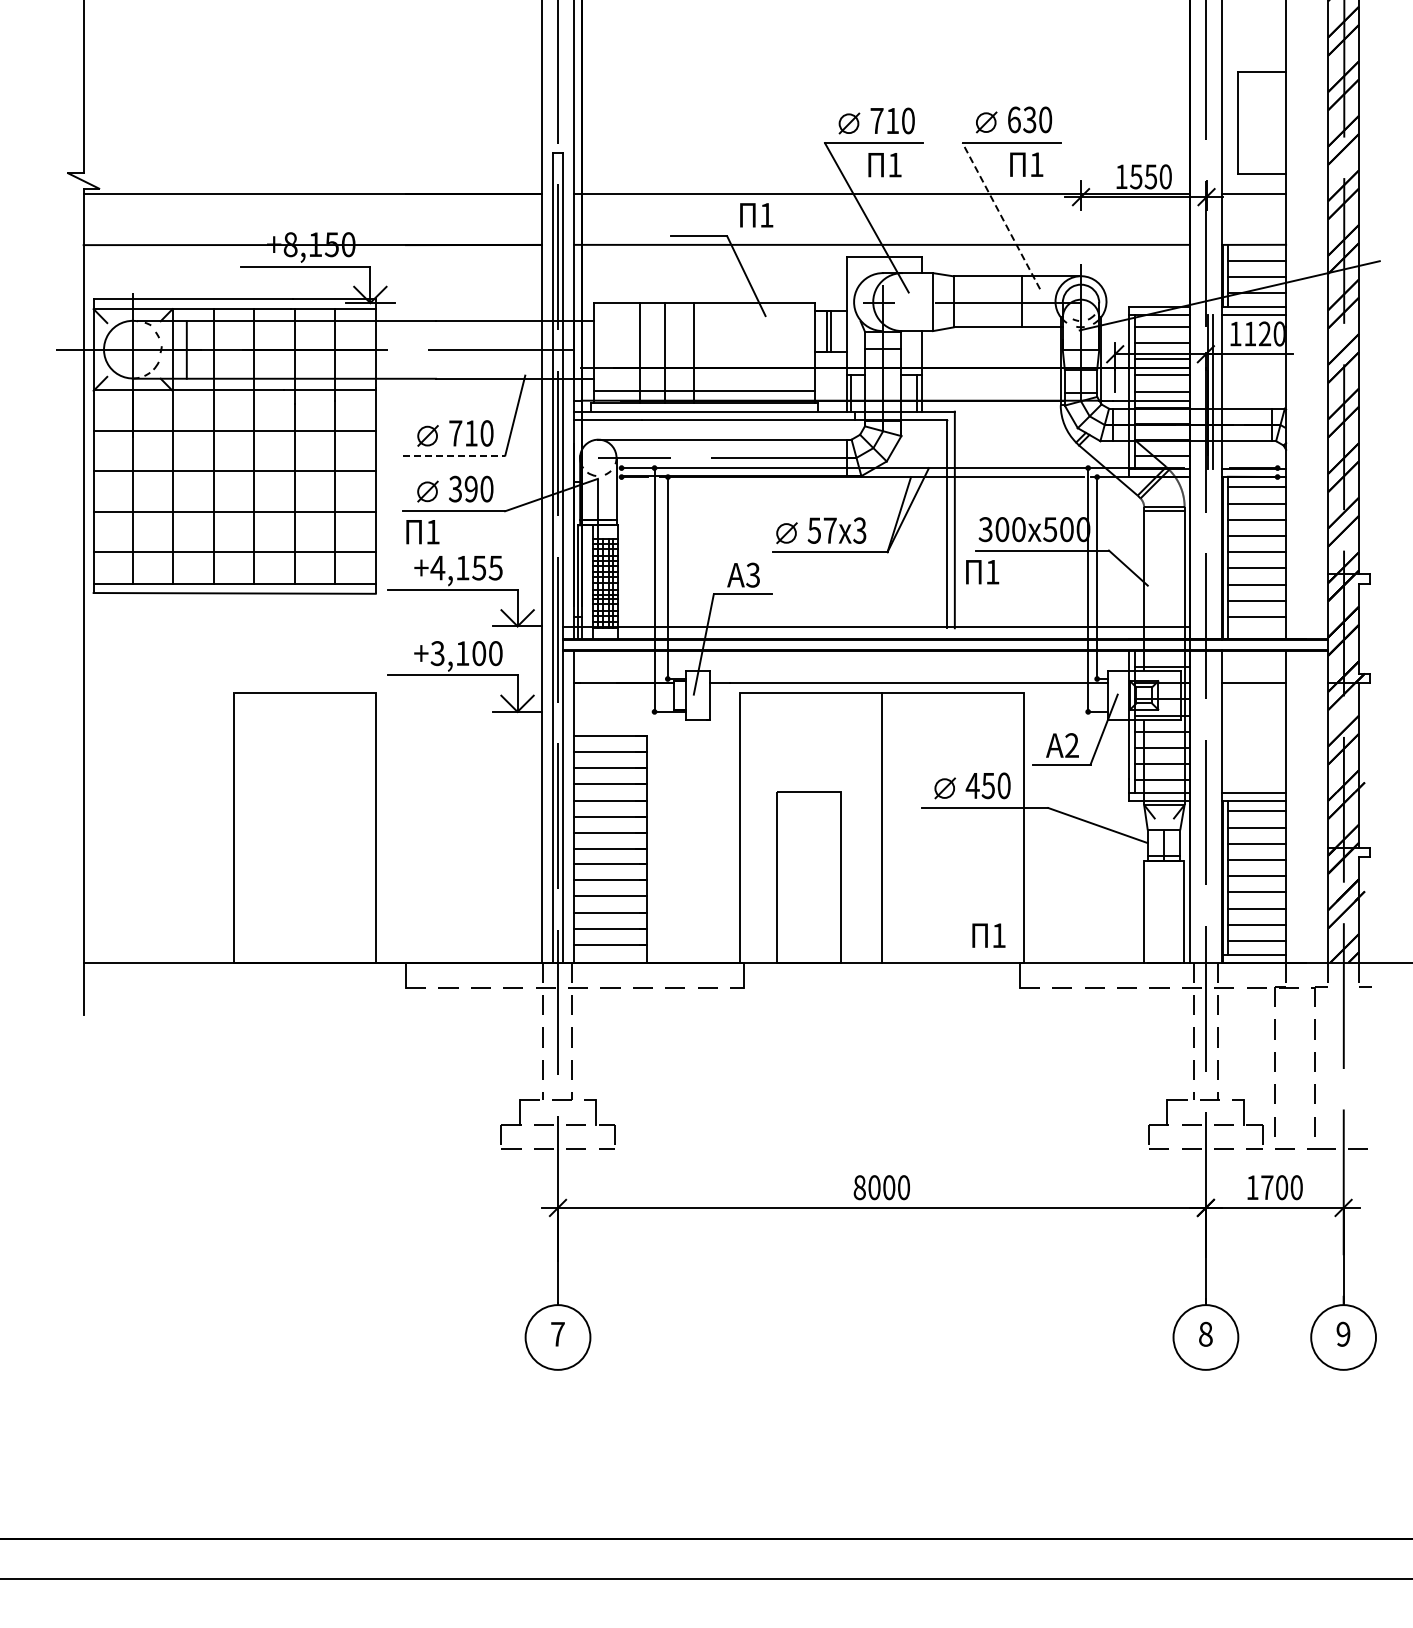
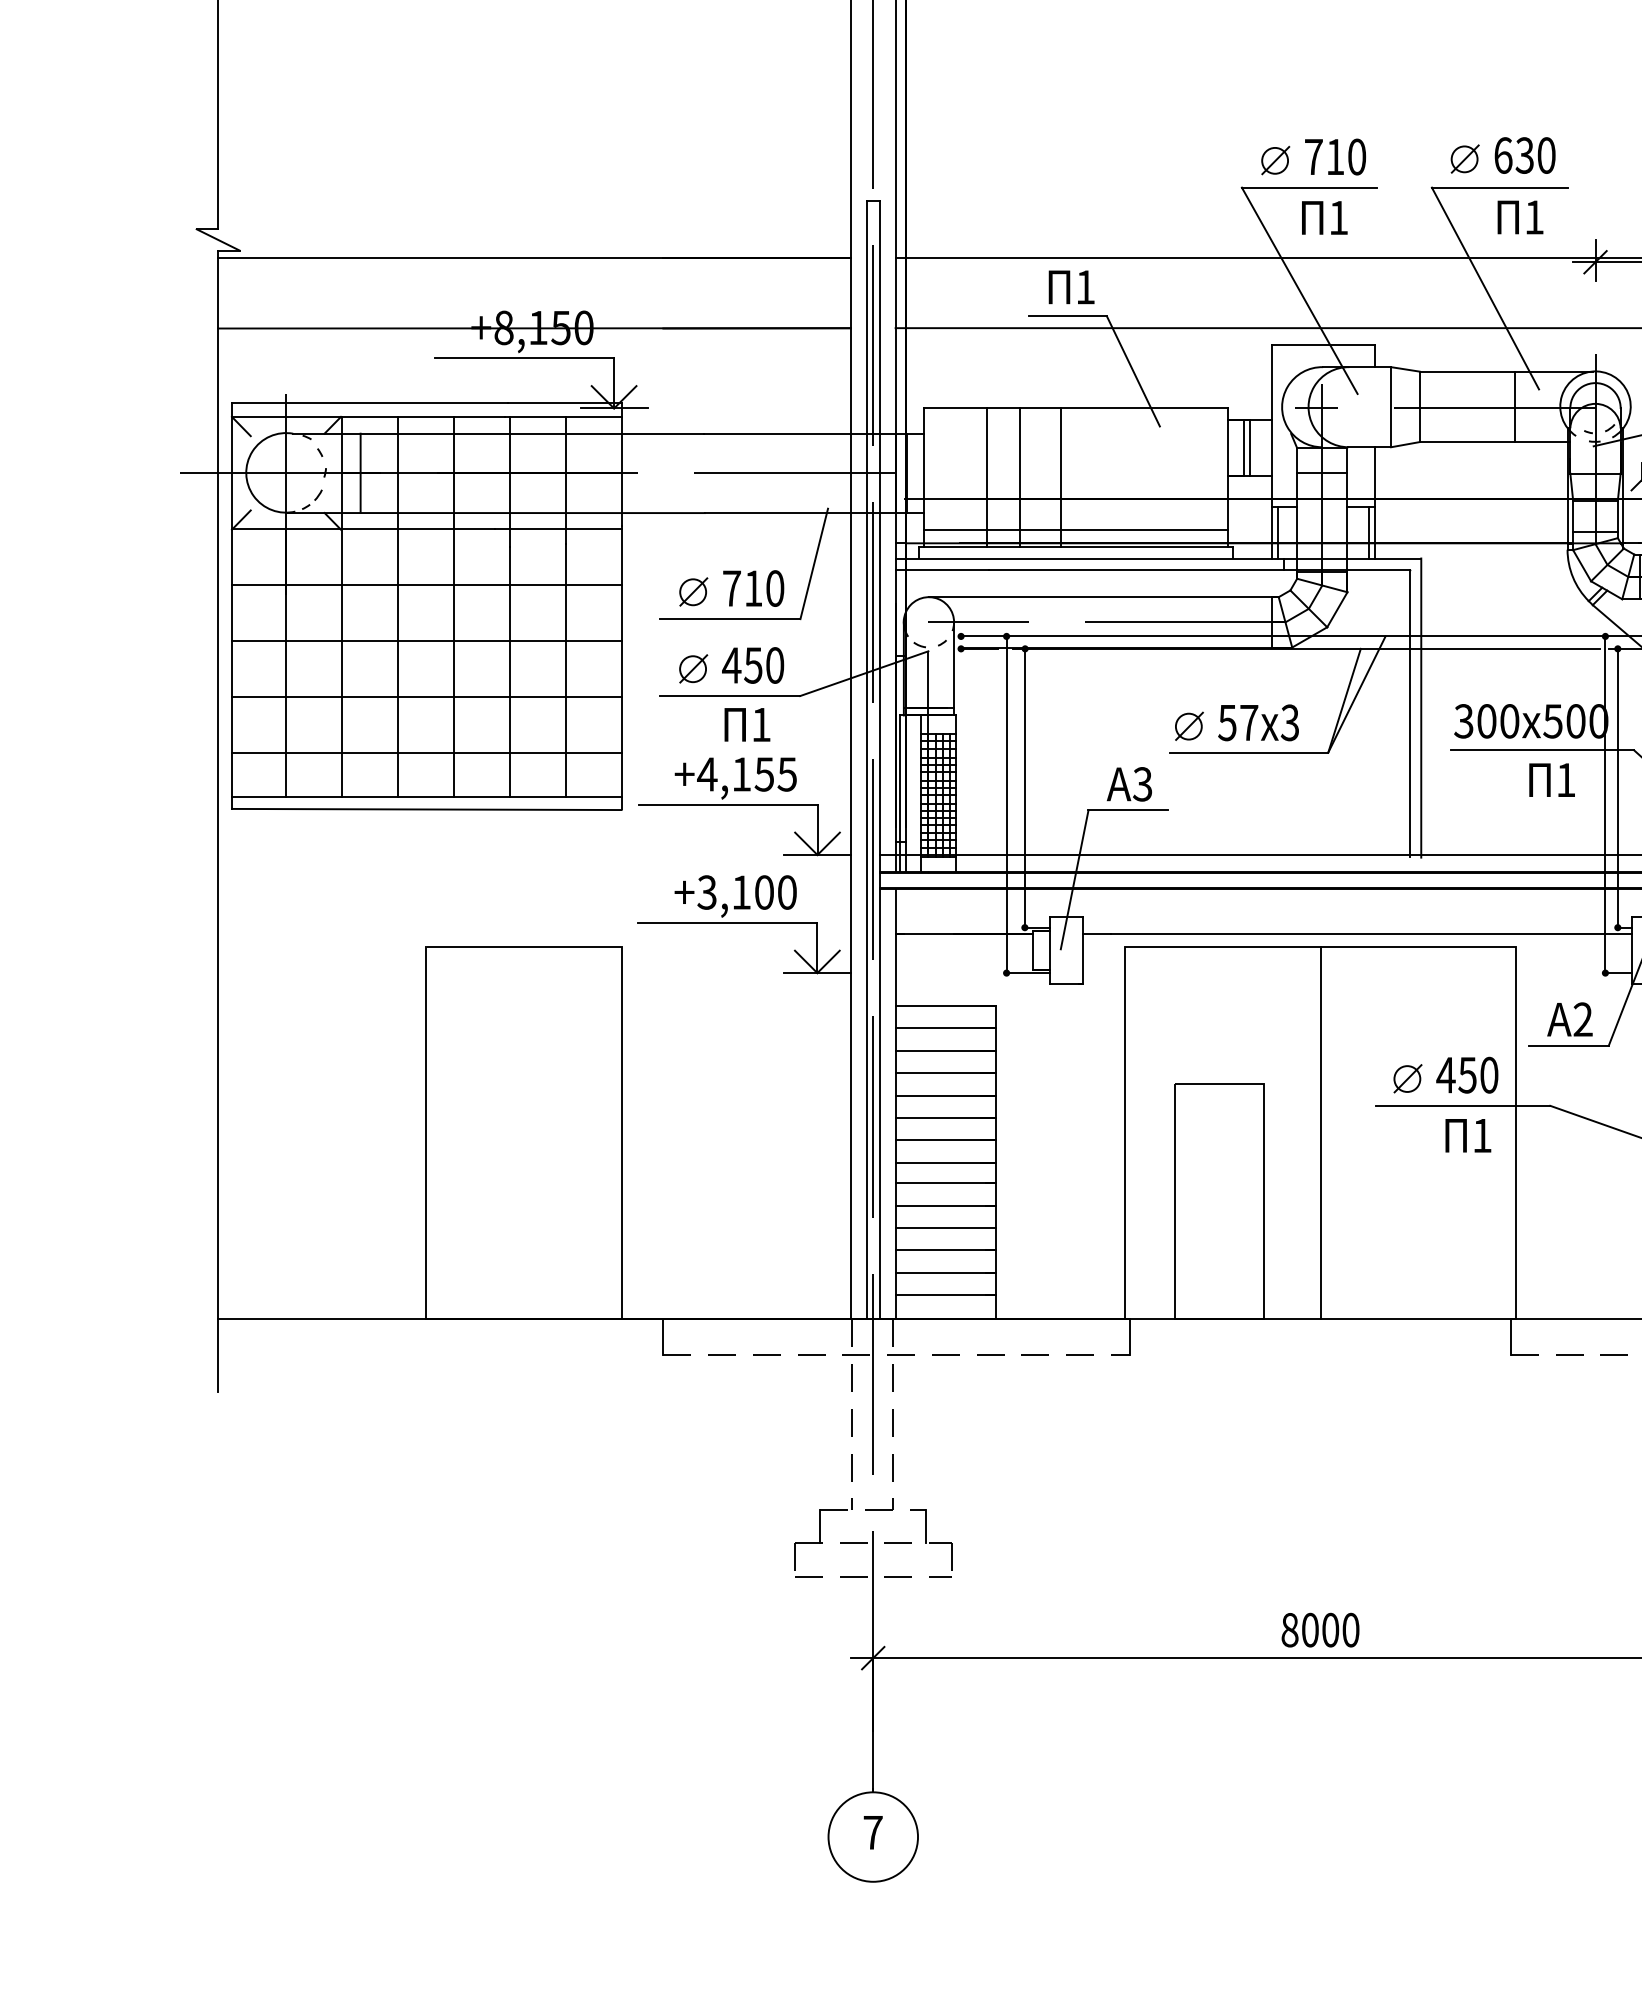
text: (756, 215) -> (1071, 287), moved
line: (1001, 216) -> (1485, 288), dashed -> solid
line: (454, 455) -> (730, 619), dashed -> solid
text: (462, 488) -> (741, 664), 390 -> 450
text: (422, 532) -> (746, 725), moved
text: (982, 572) -> (1551, 780), moved
text: (988, 935) -> (1467, 1135), moved

